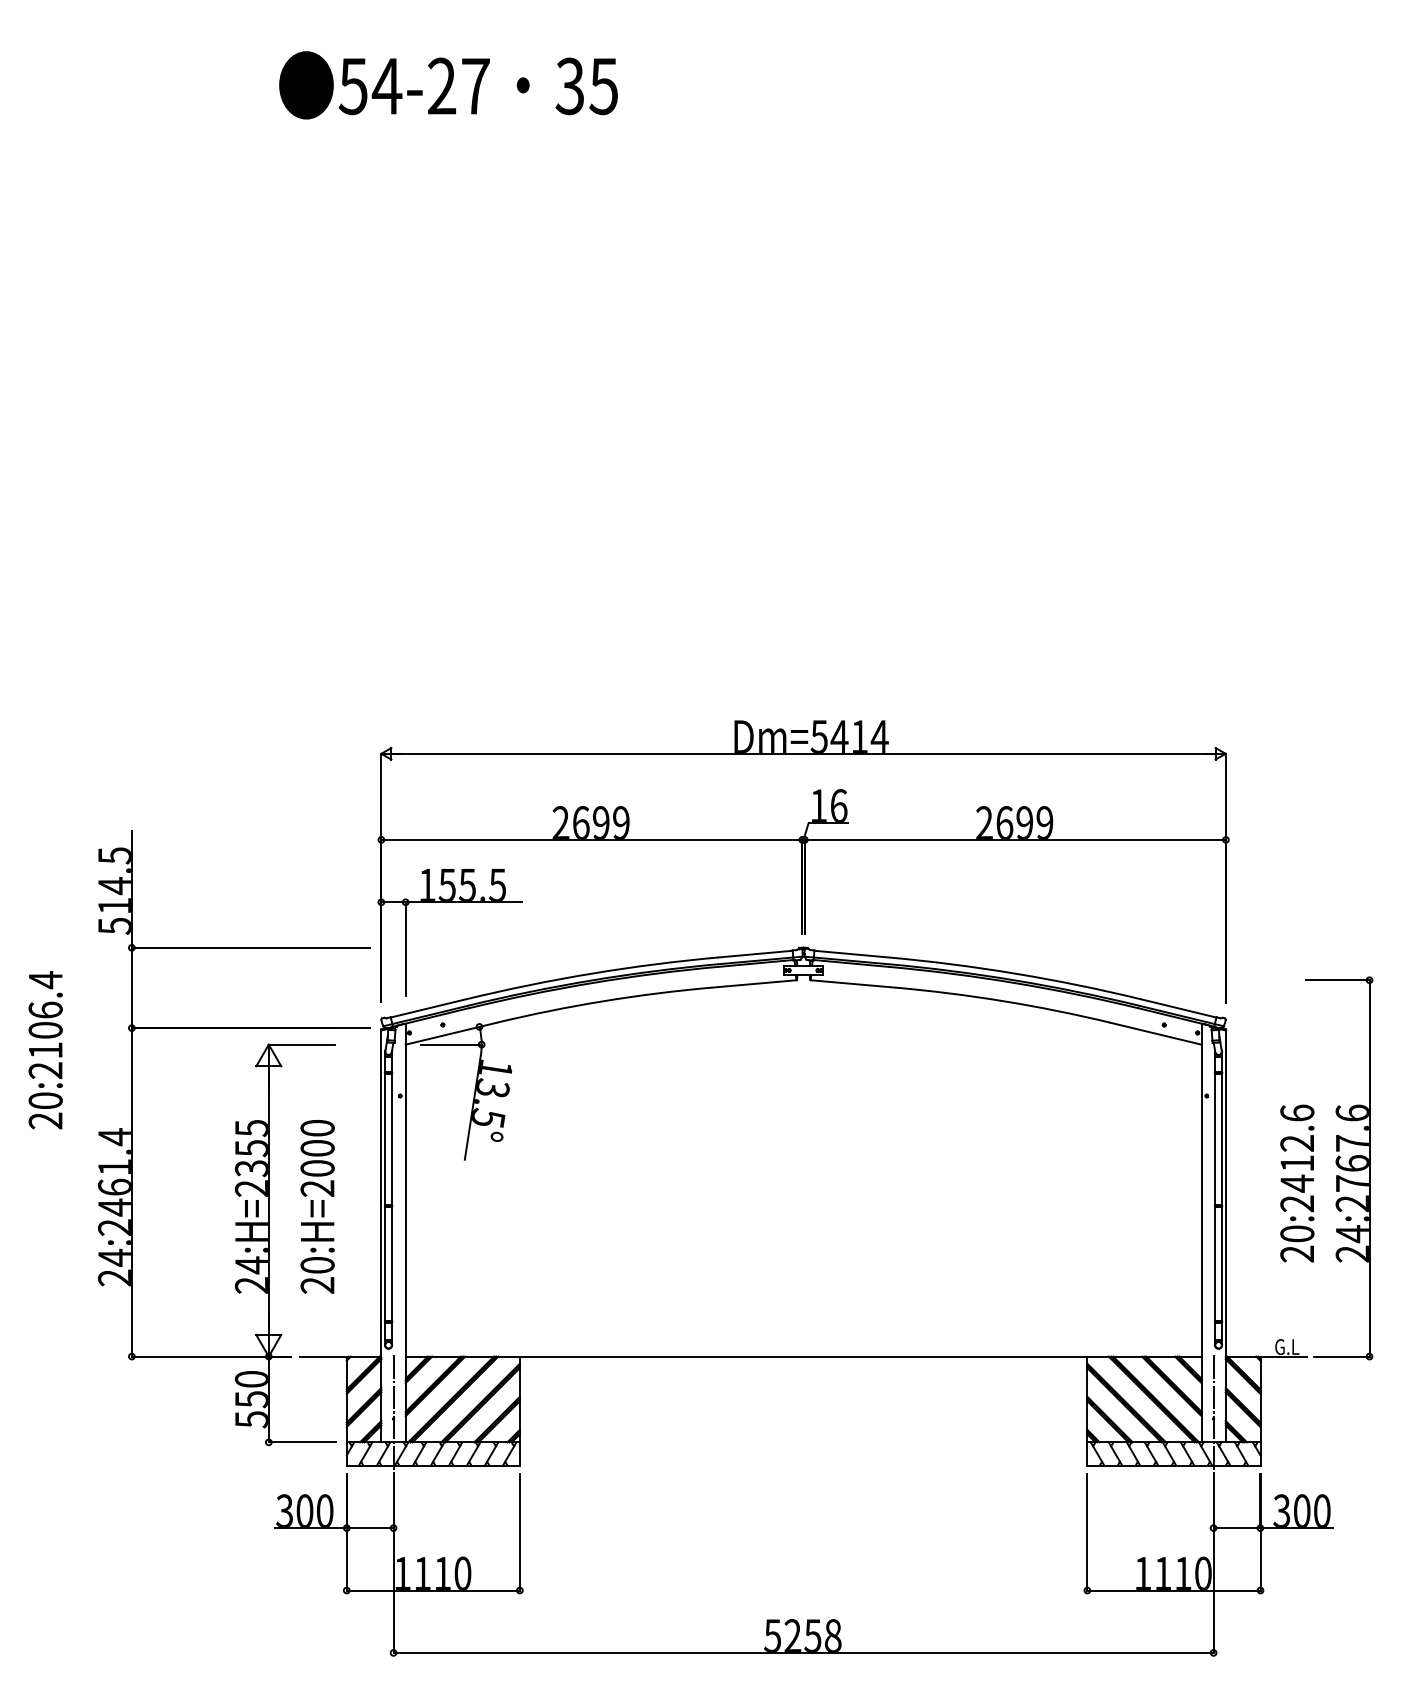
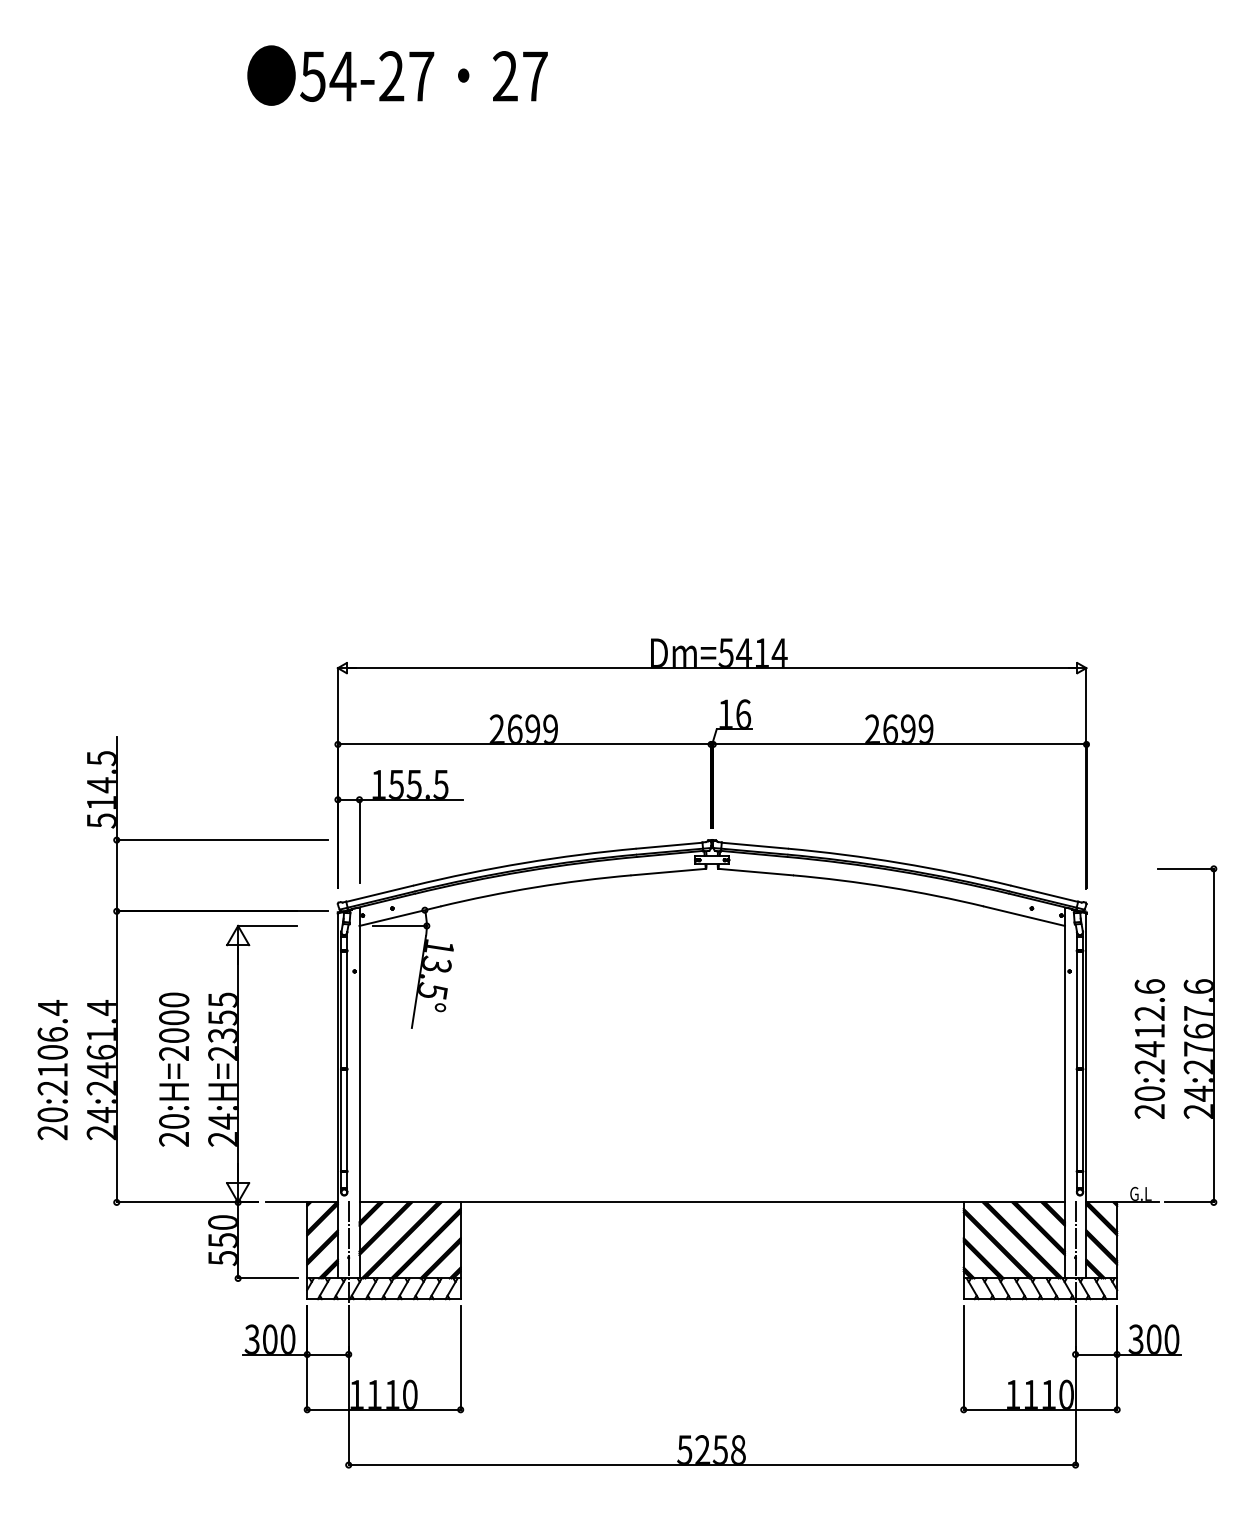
text: (586, 86) -> (519, 76), 35 -> 27
text: (45, 1050) -> (52, 1070), moved
text: (317, 1206) -> (174, 1069), moved

